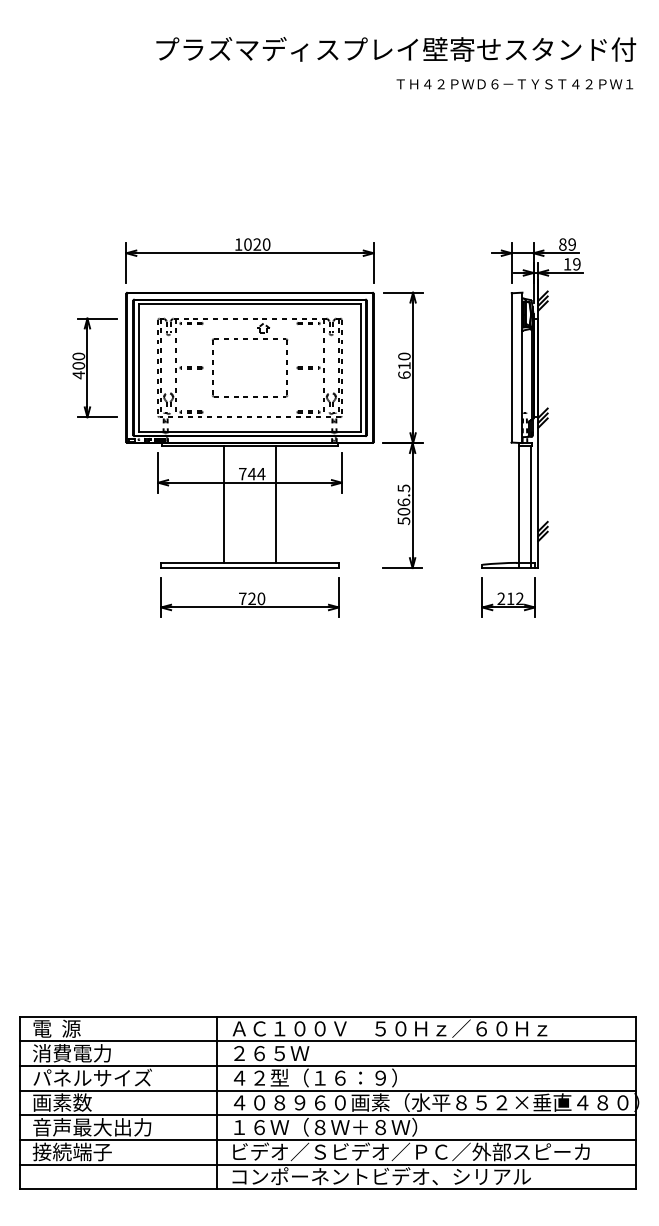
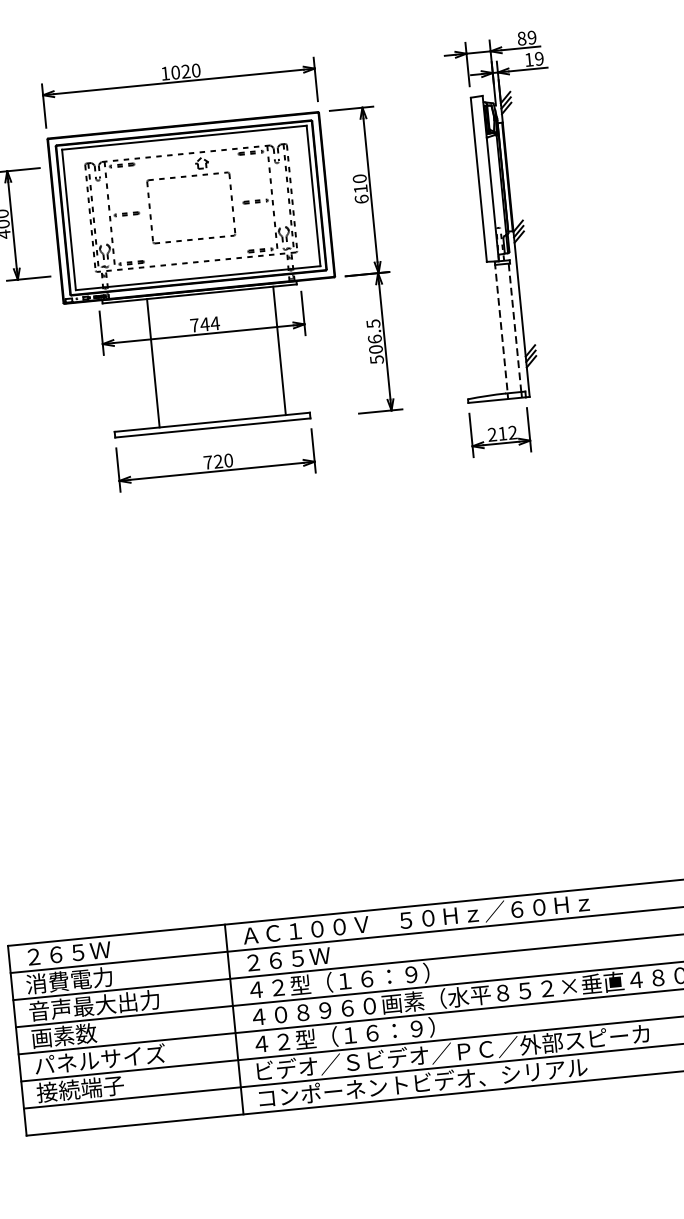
line: (518, 503) -> (501, 328), solid -> dashed
line: (224, 504) -> (153, 363), moved
line: (275, 504) -> (279, 350), moved
line: (531, 504) -> (515, 327), solid -> dashed
text: (72, 1028) -> (67, 953), 電  源 -> ２６５Ｗ
text: (92, 1077) -> (94, 1005), パネルサイズ -> 音声最大出力
text: (92, 1127) -> (99, 1059), 音声最大出力 -> パネルサイズ
text: (325, 1127) -> (356, 1034), １６Ｗ（８Ｗ＋８Ｗ） -> ４２型（１６：９）

